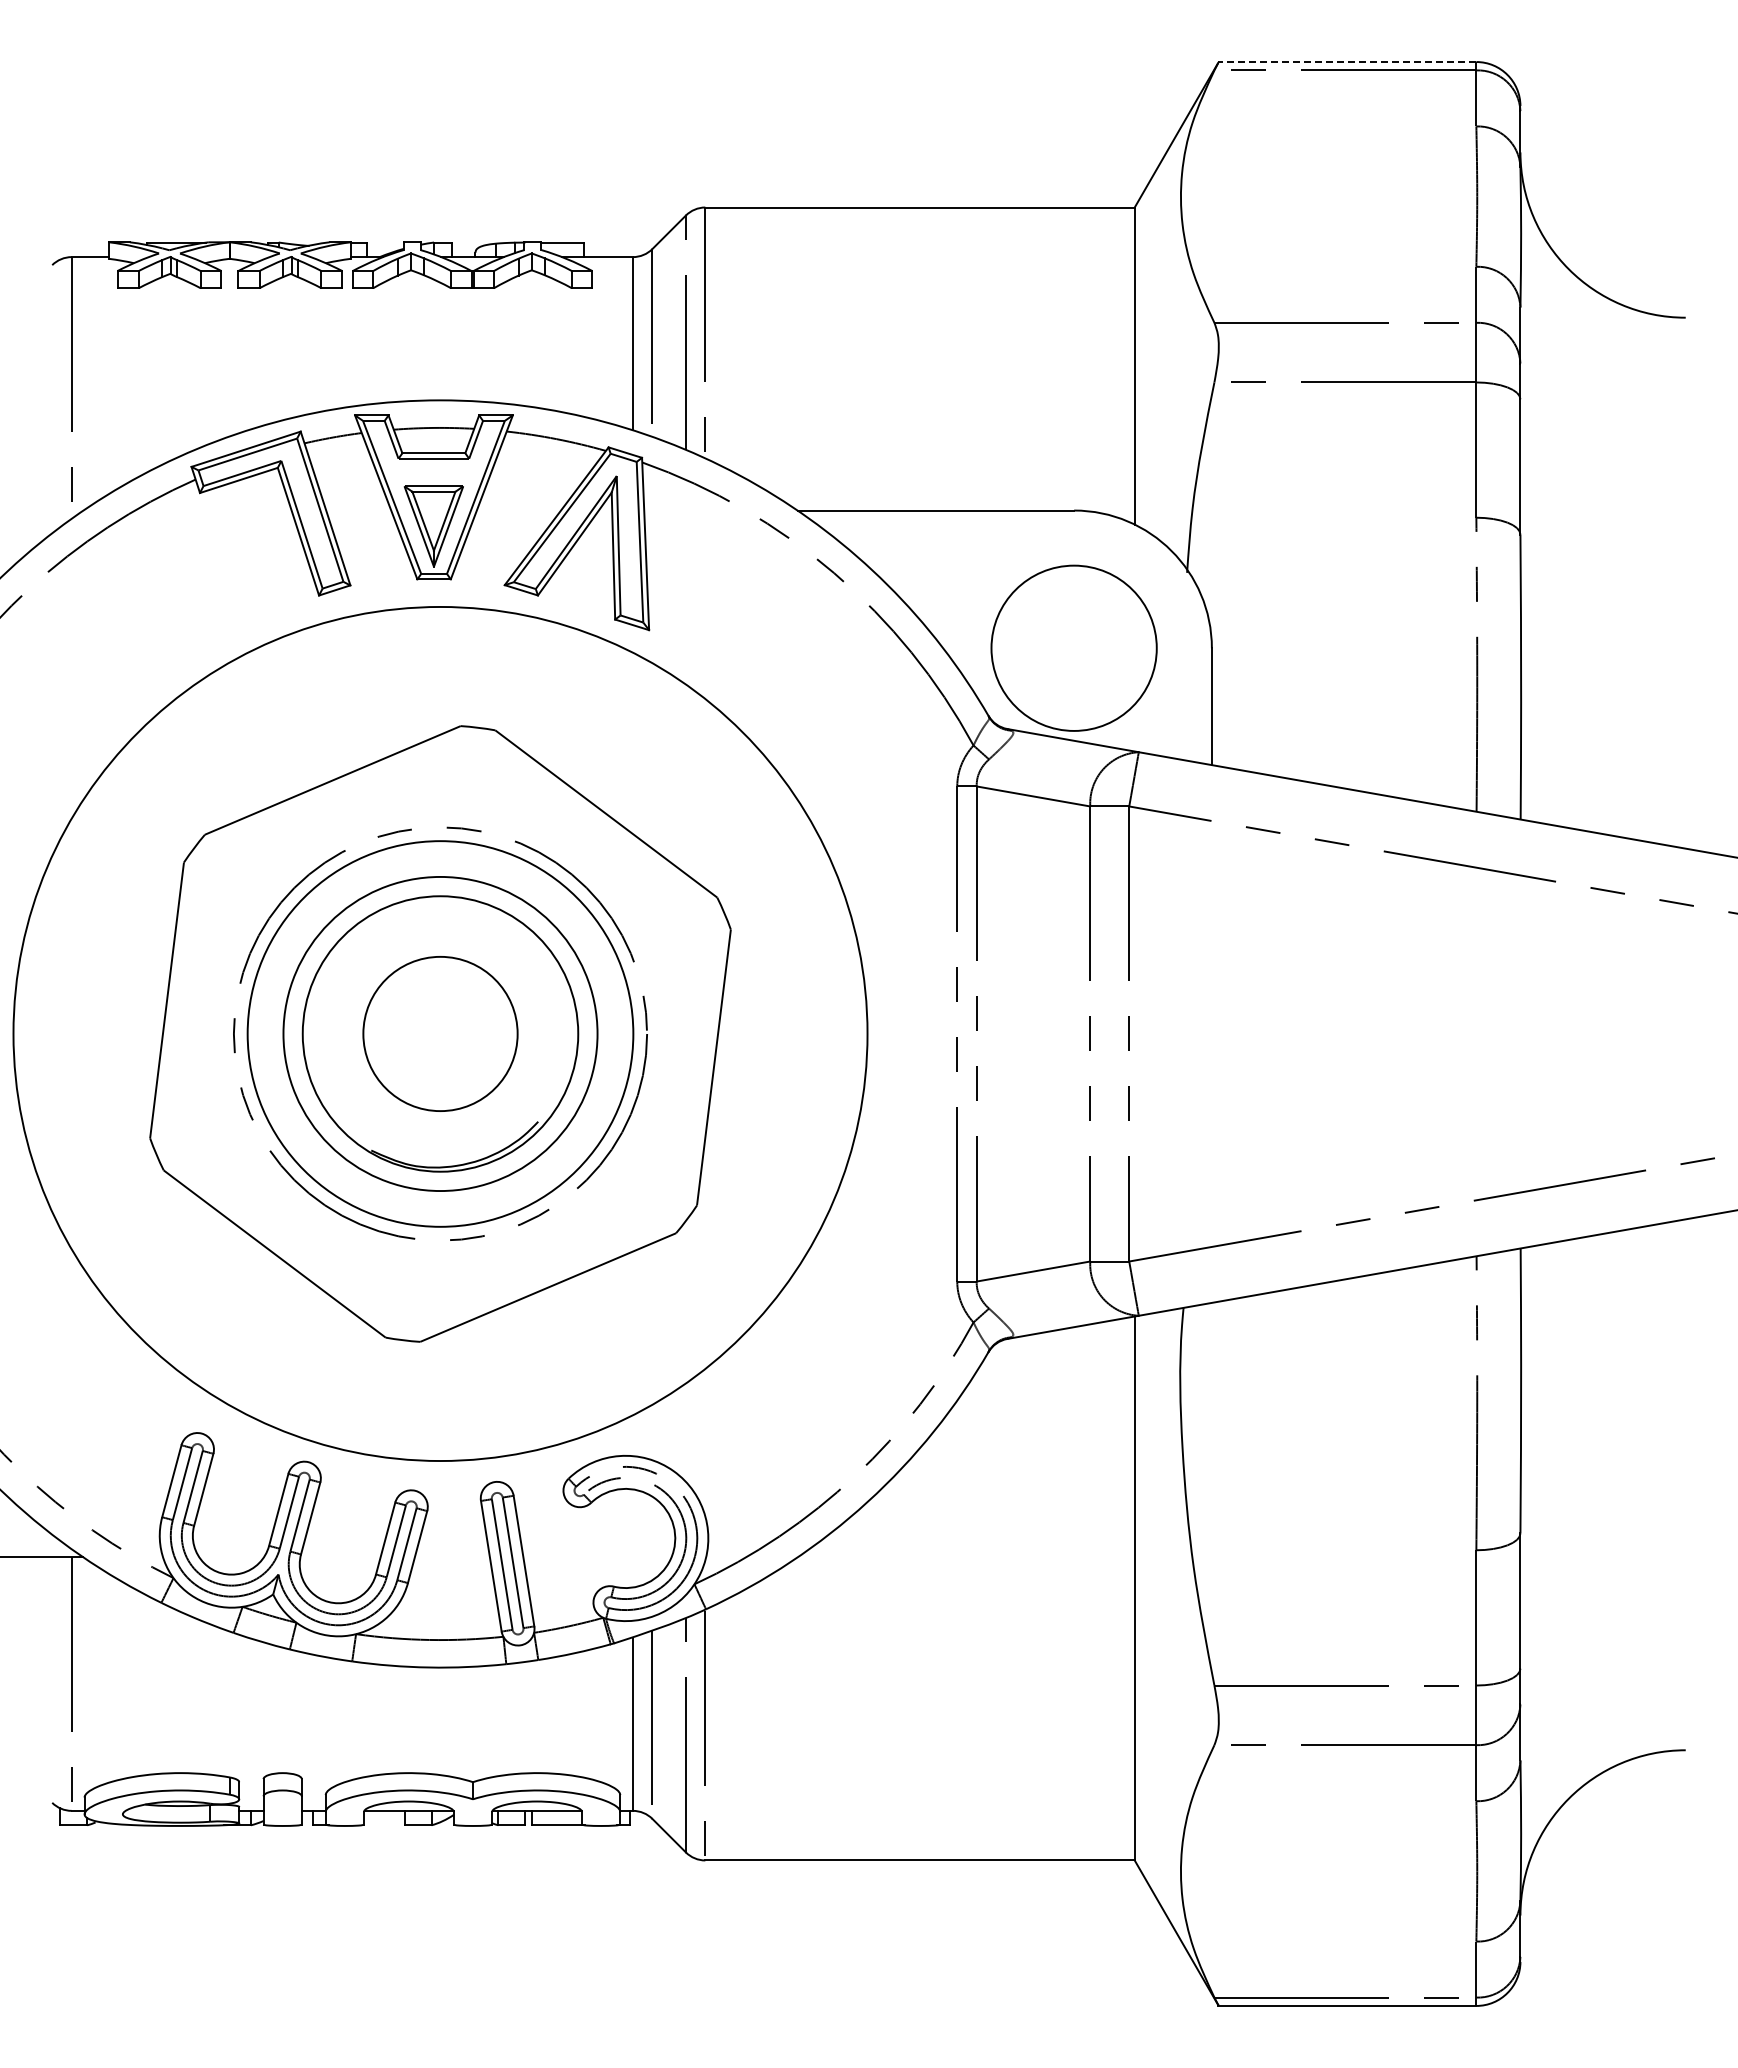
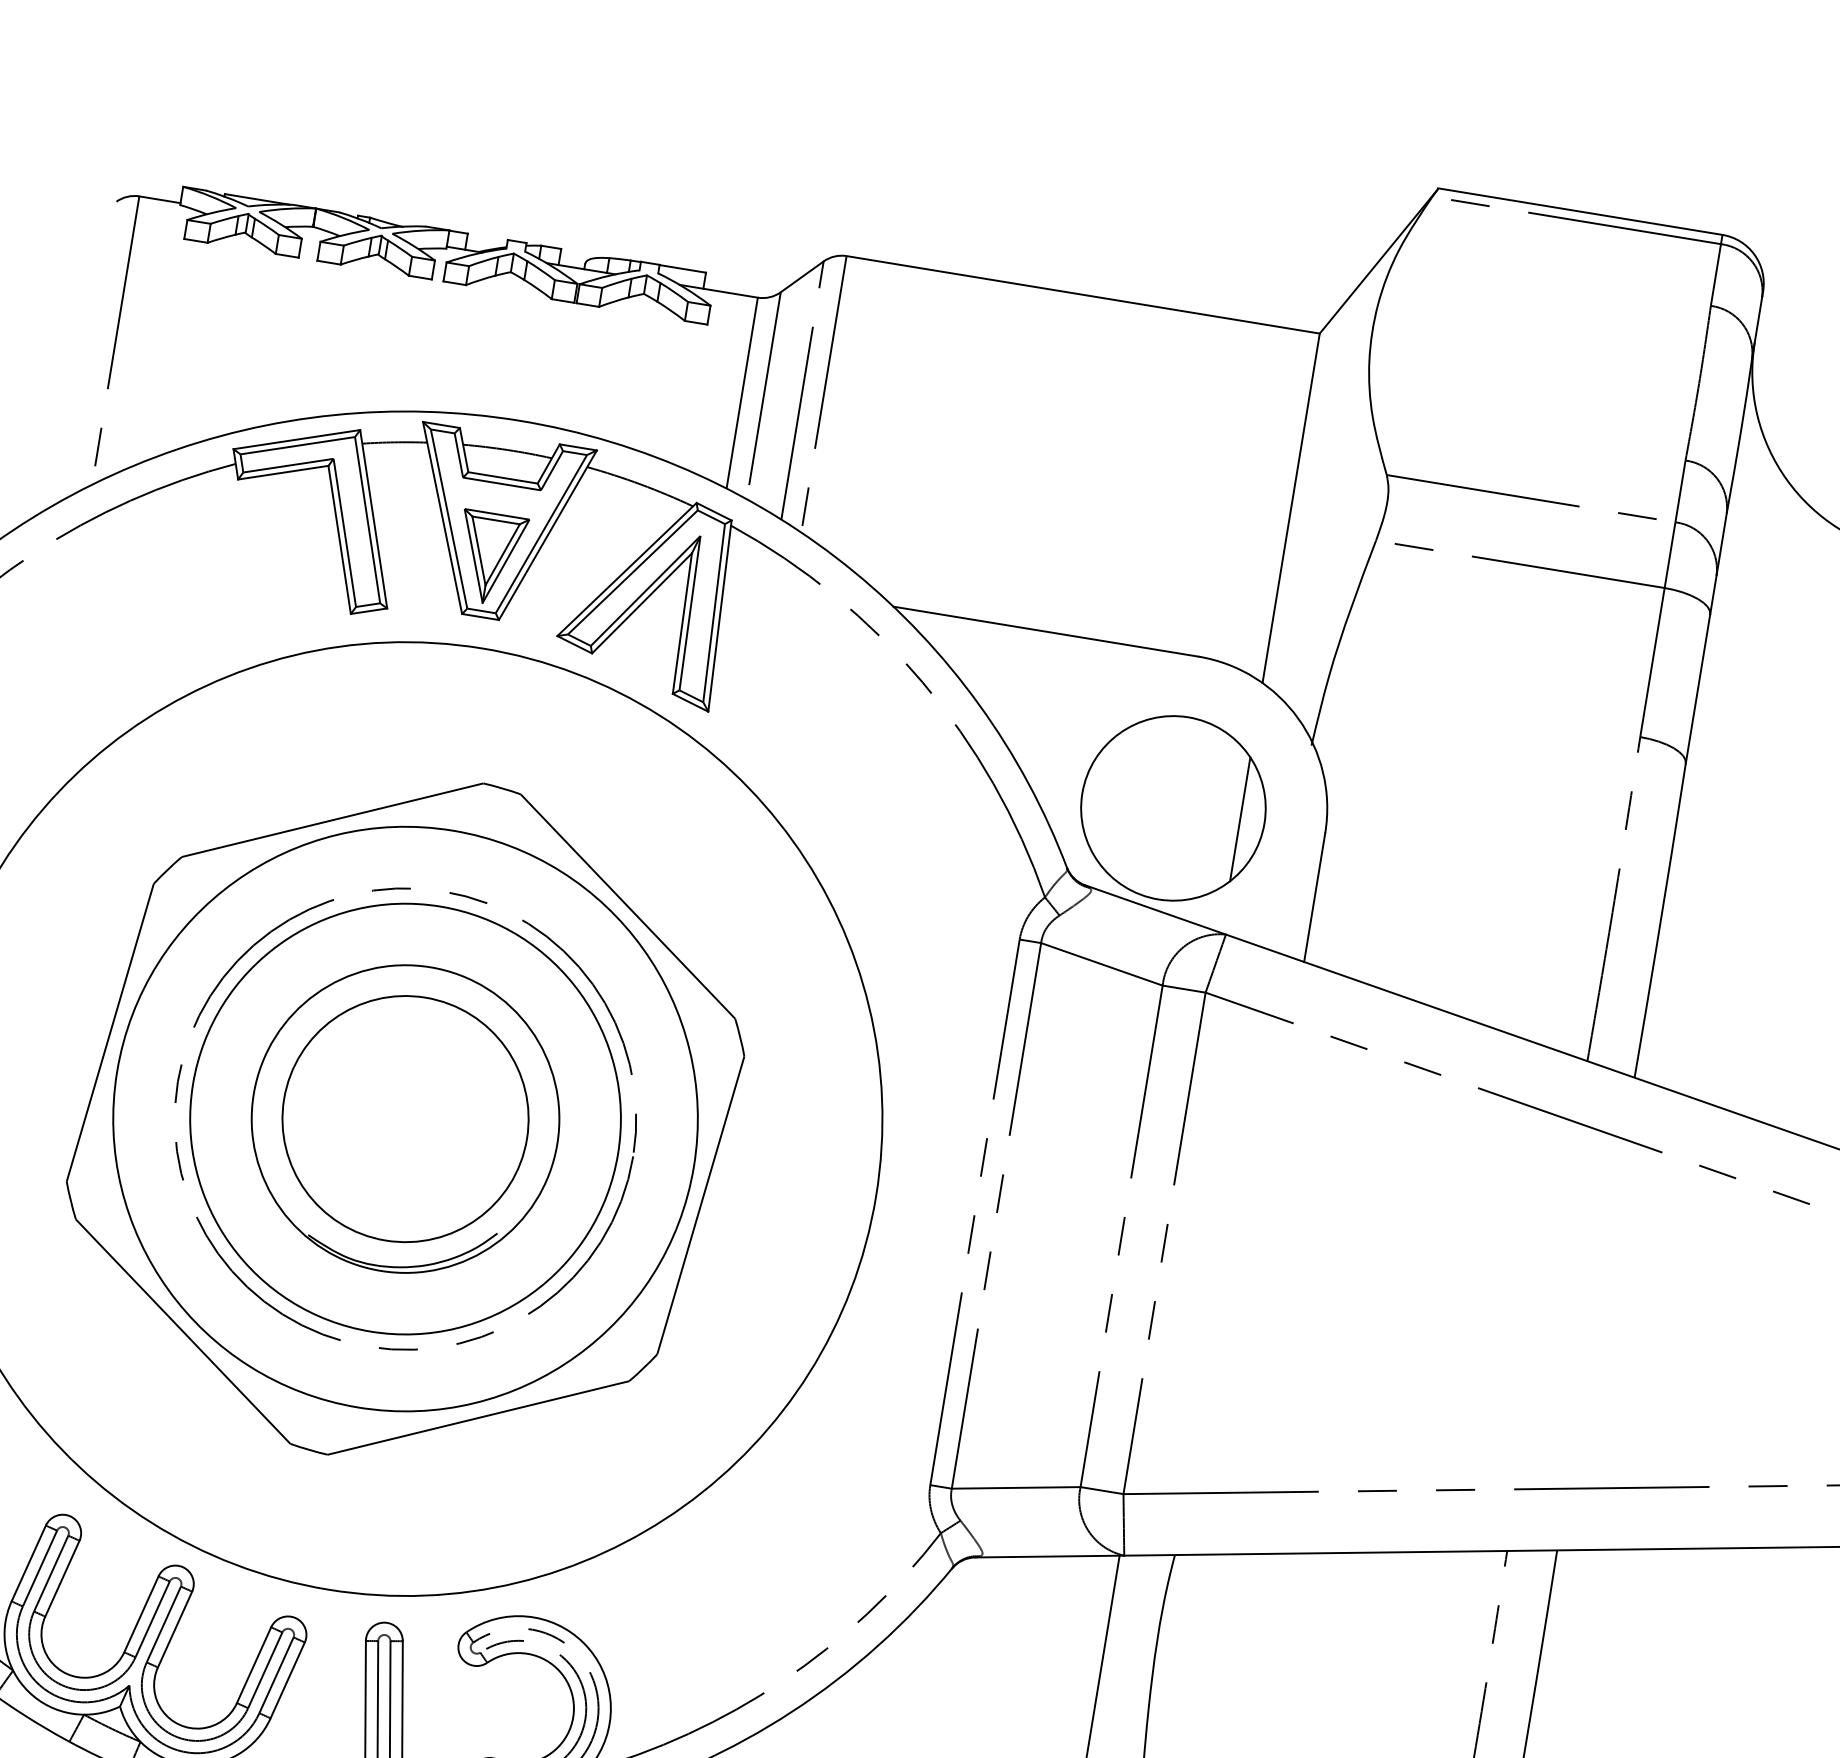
line: (1346, 62) -> (1579, 211), dashed -> solid
line: (1134, 648) -> (1239, 819), added
circle: (440, 1033) -> (405, 1118), size x1.43
circle: (440, 1033) -> (405, 1118), size x1.67

